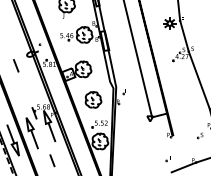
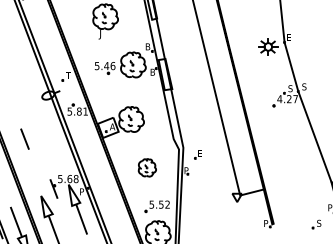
line: (16, 65) -> (25, 138), moved
part: (93, 99) -> (147, 167), size x0.7

